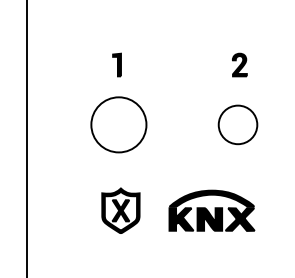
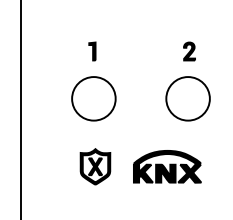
part: (237, 124) -> (187, 98), size x1.43

